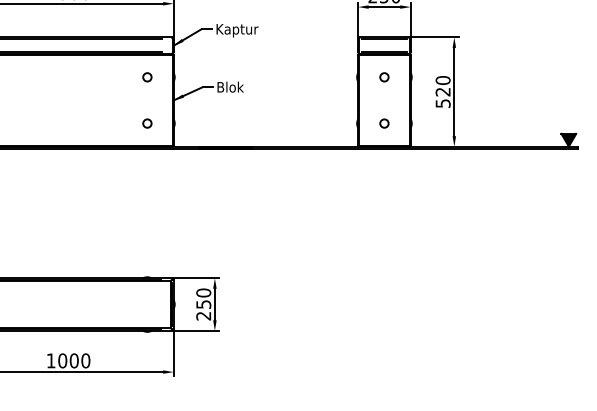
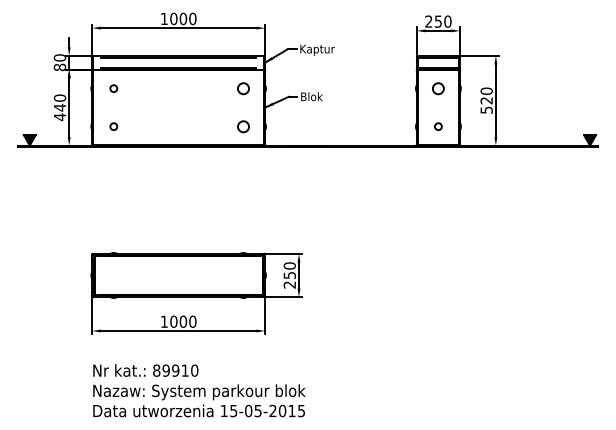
circle: (147, 77) -> (243, 88), size x1.6
circle: (384, 77) -> (438, 88), size x1.6
circle: (147, 123) -> (243, 126), size x1.6

